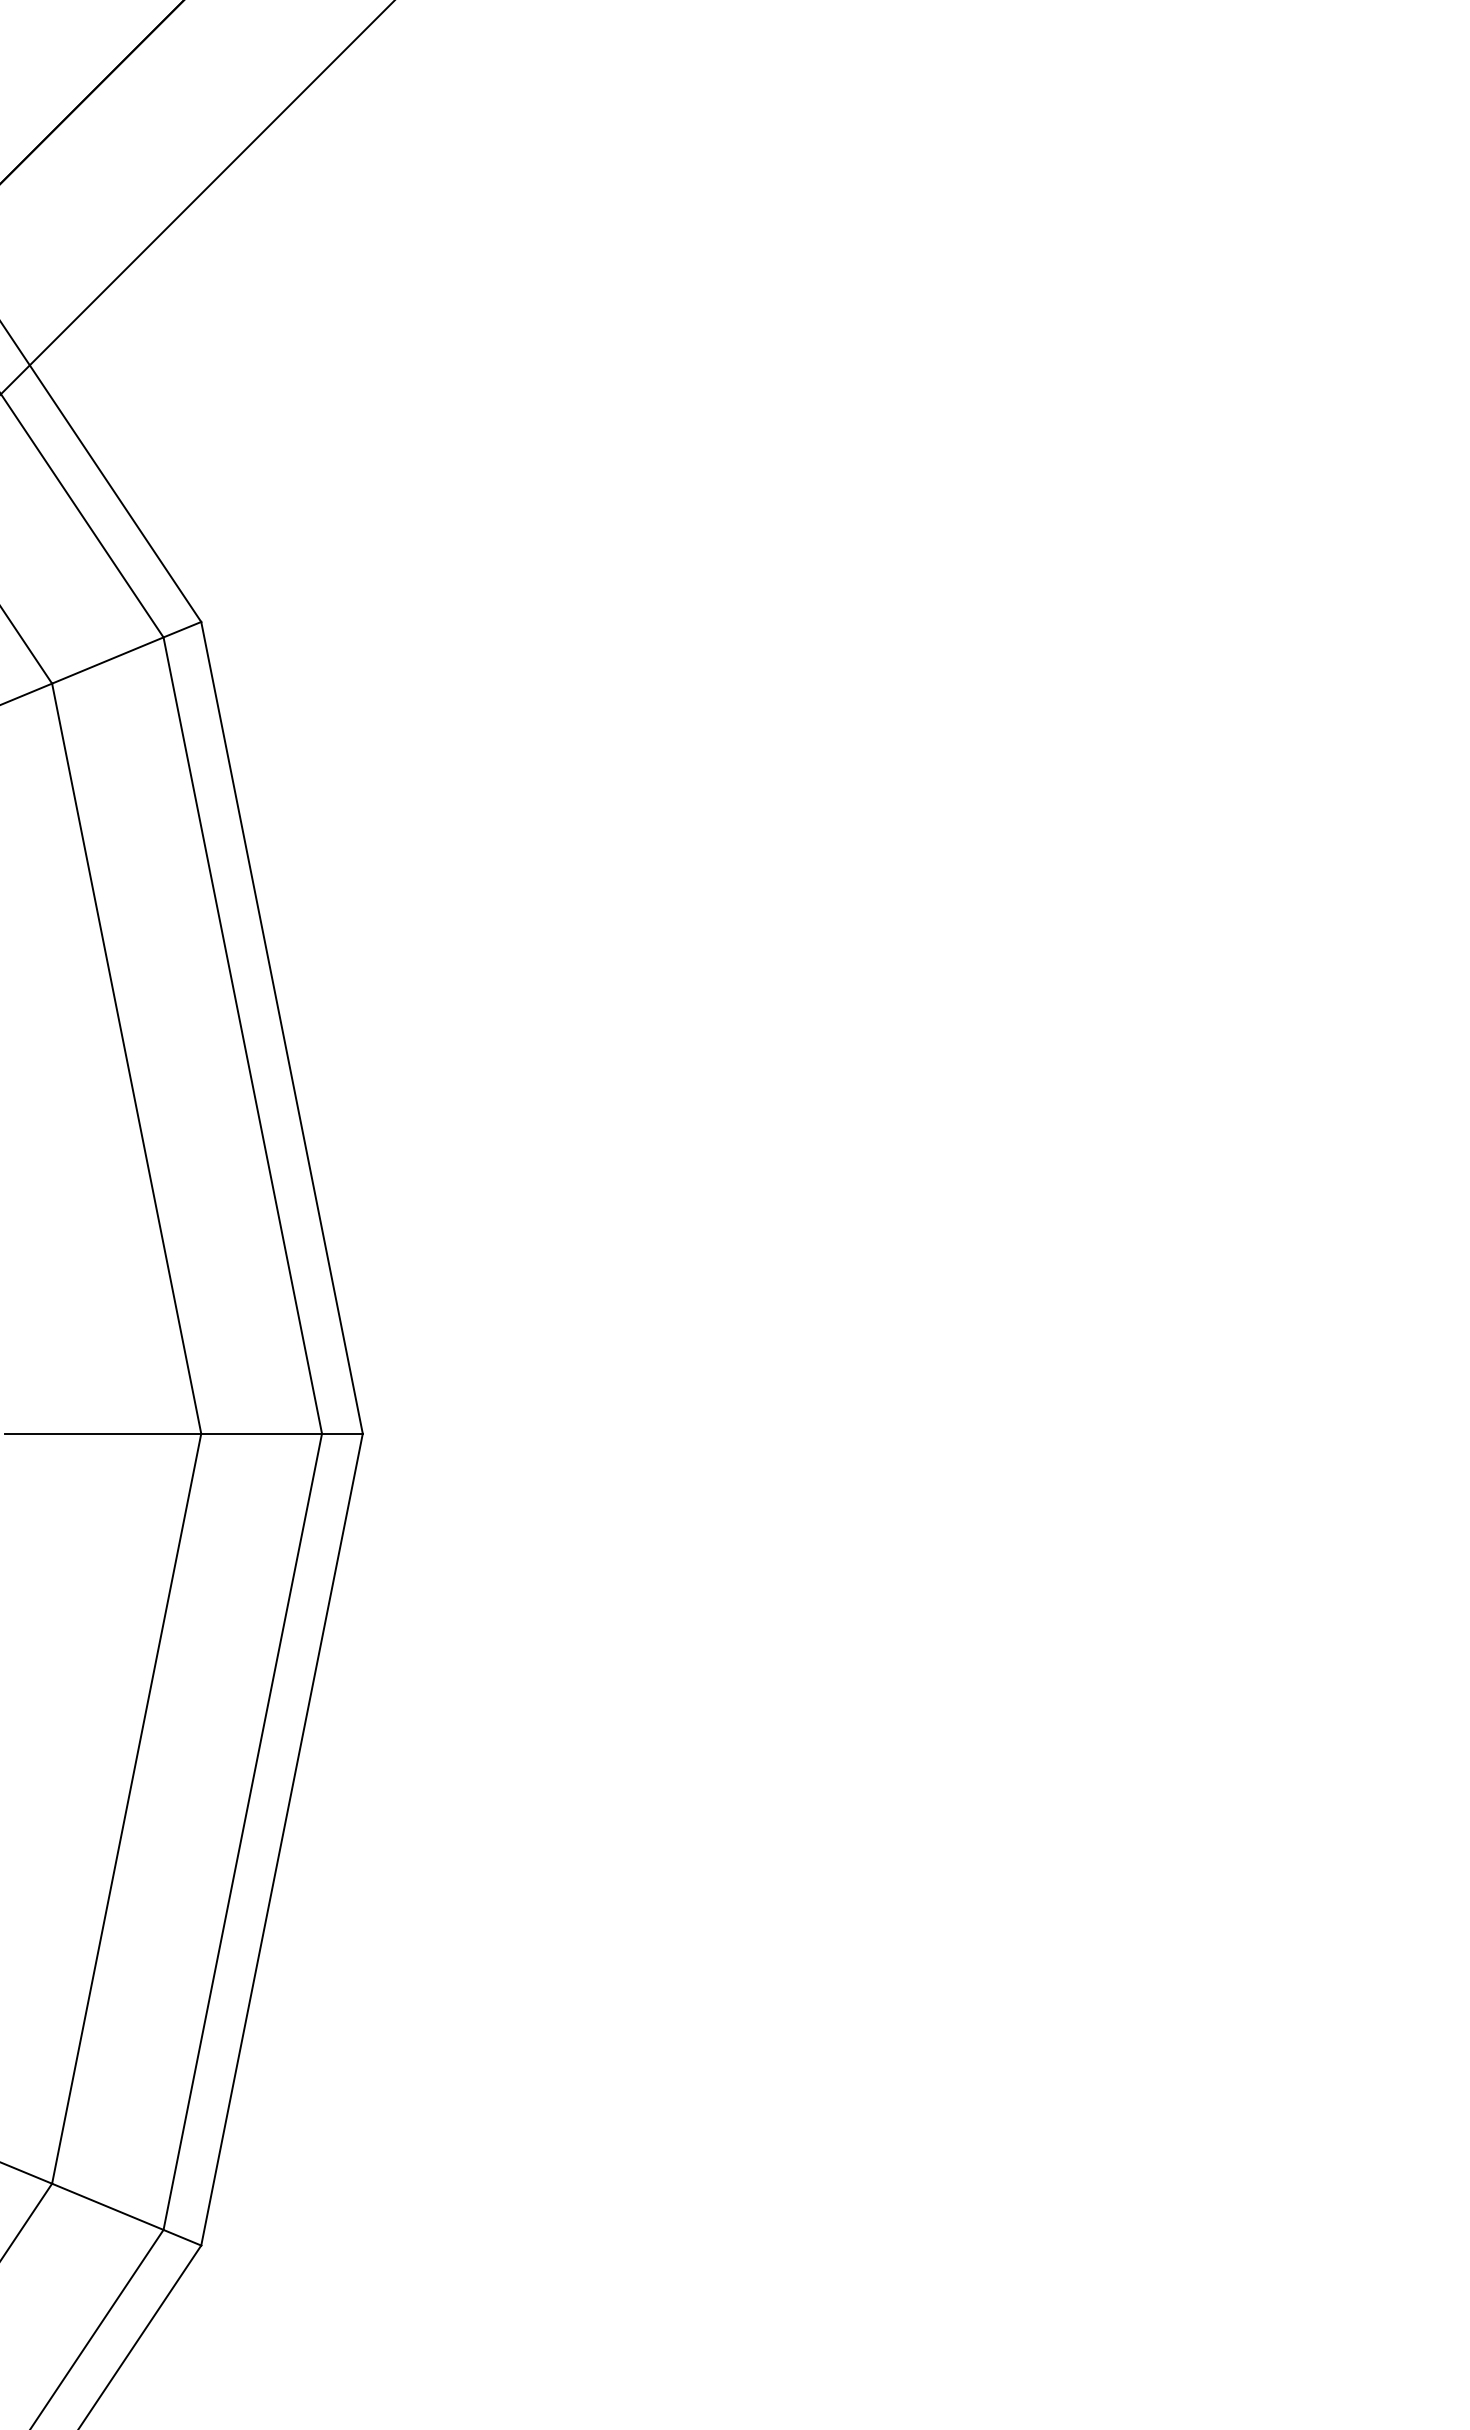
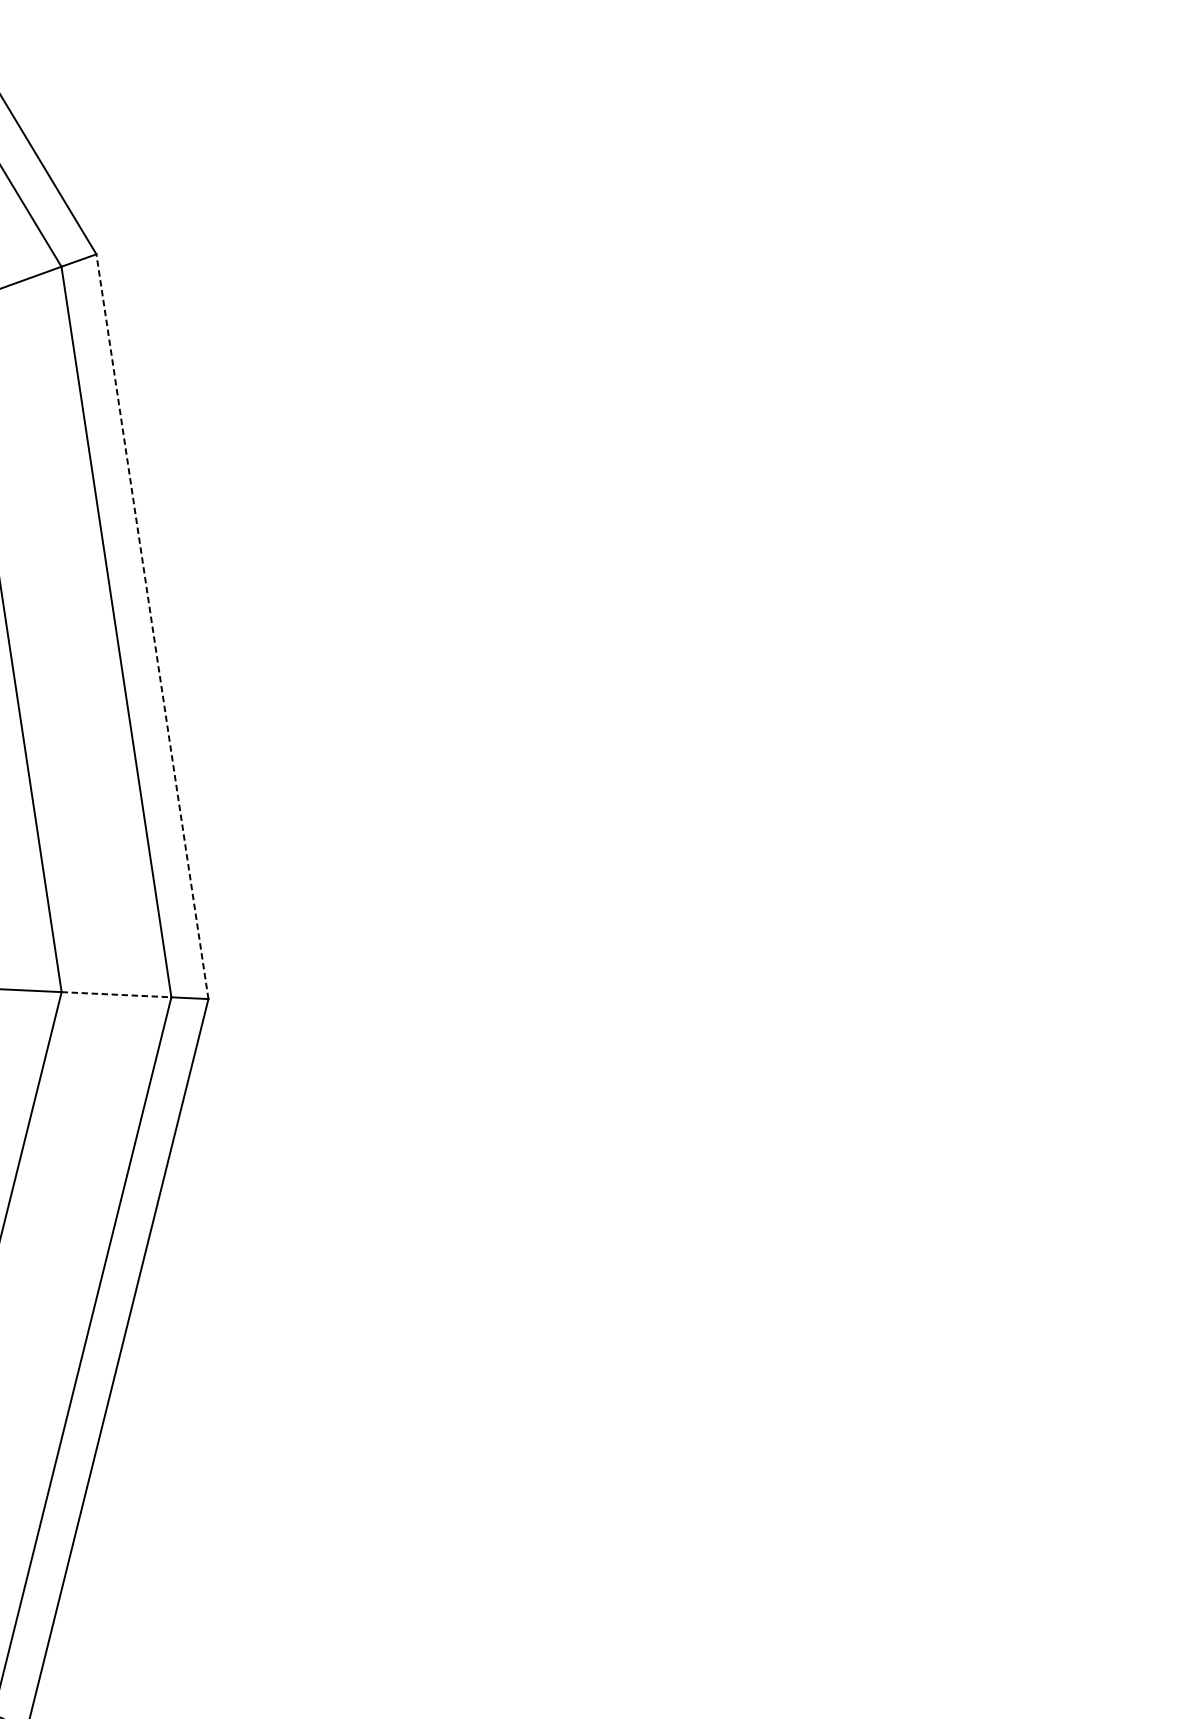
line: (282, 1027) -> (152, 626), solid -> dashed
line: (262, 1433) -> (117, 994), solid -> dashed

